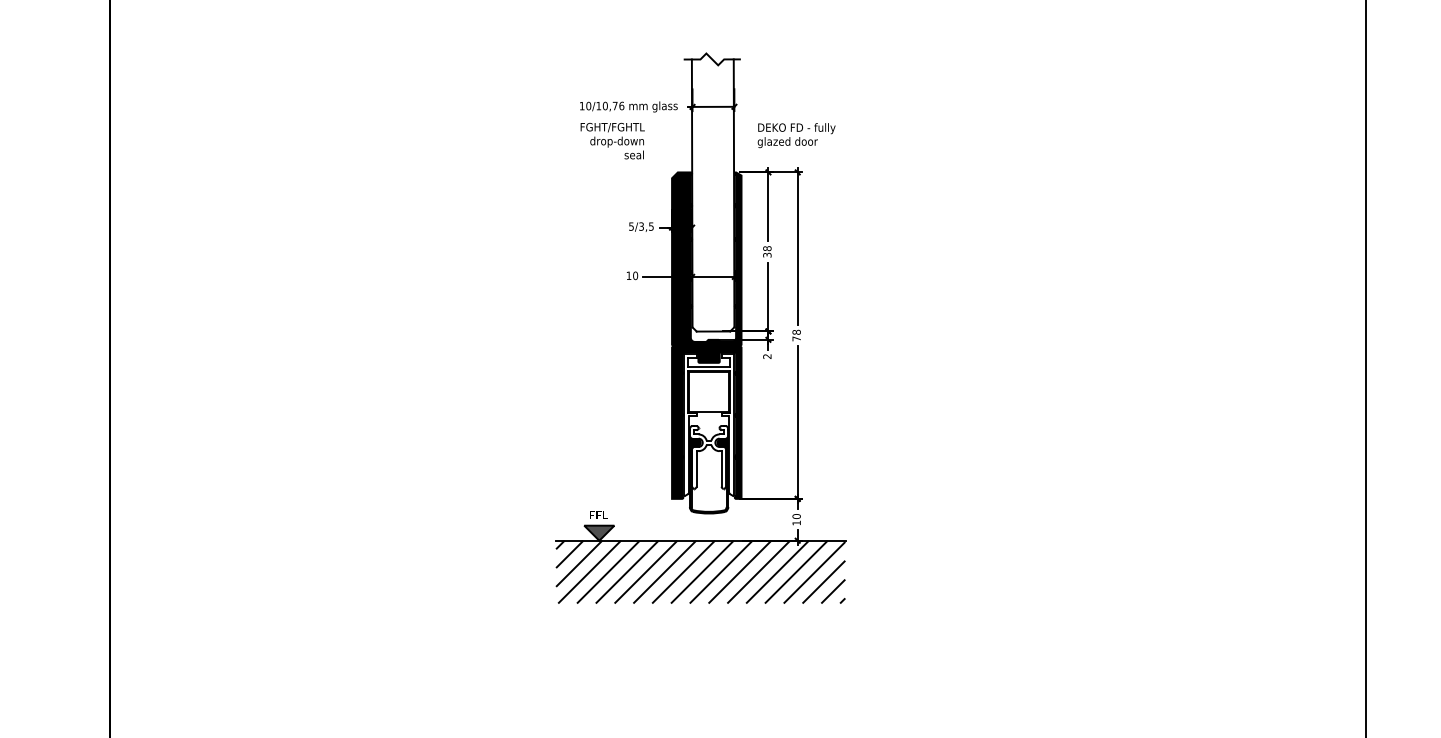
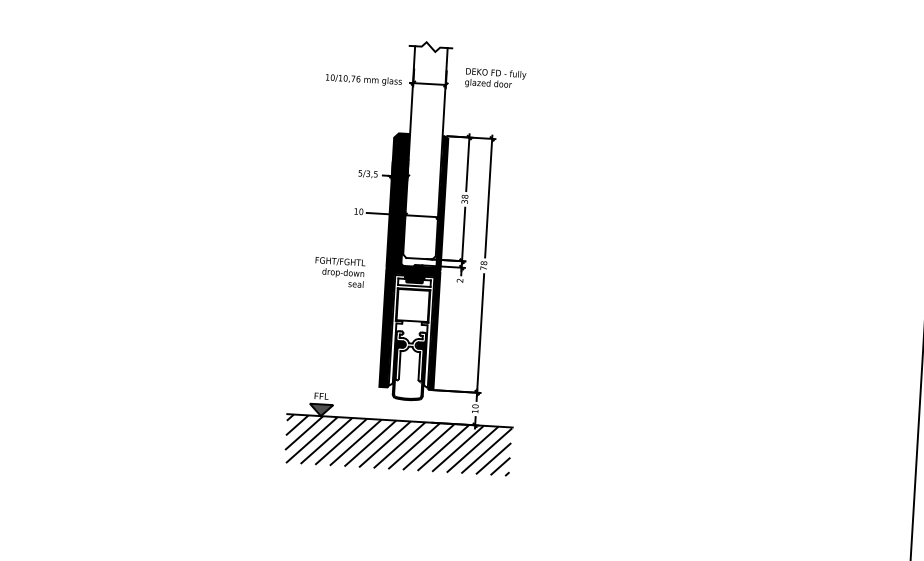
text: (796, 135) -> (495, 79), moved
text: (612, 140) -> (339, 271), moved

